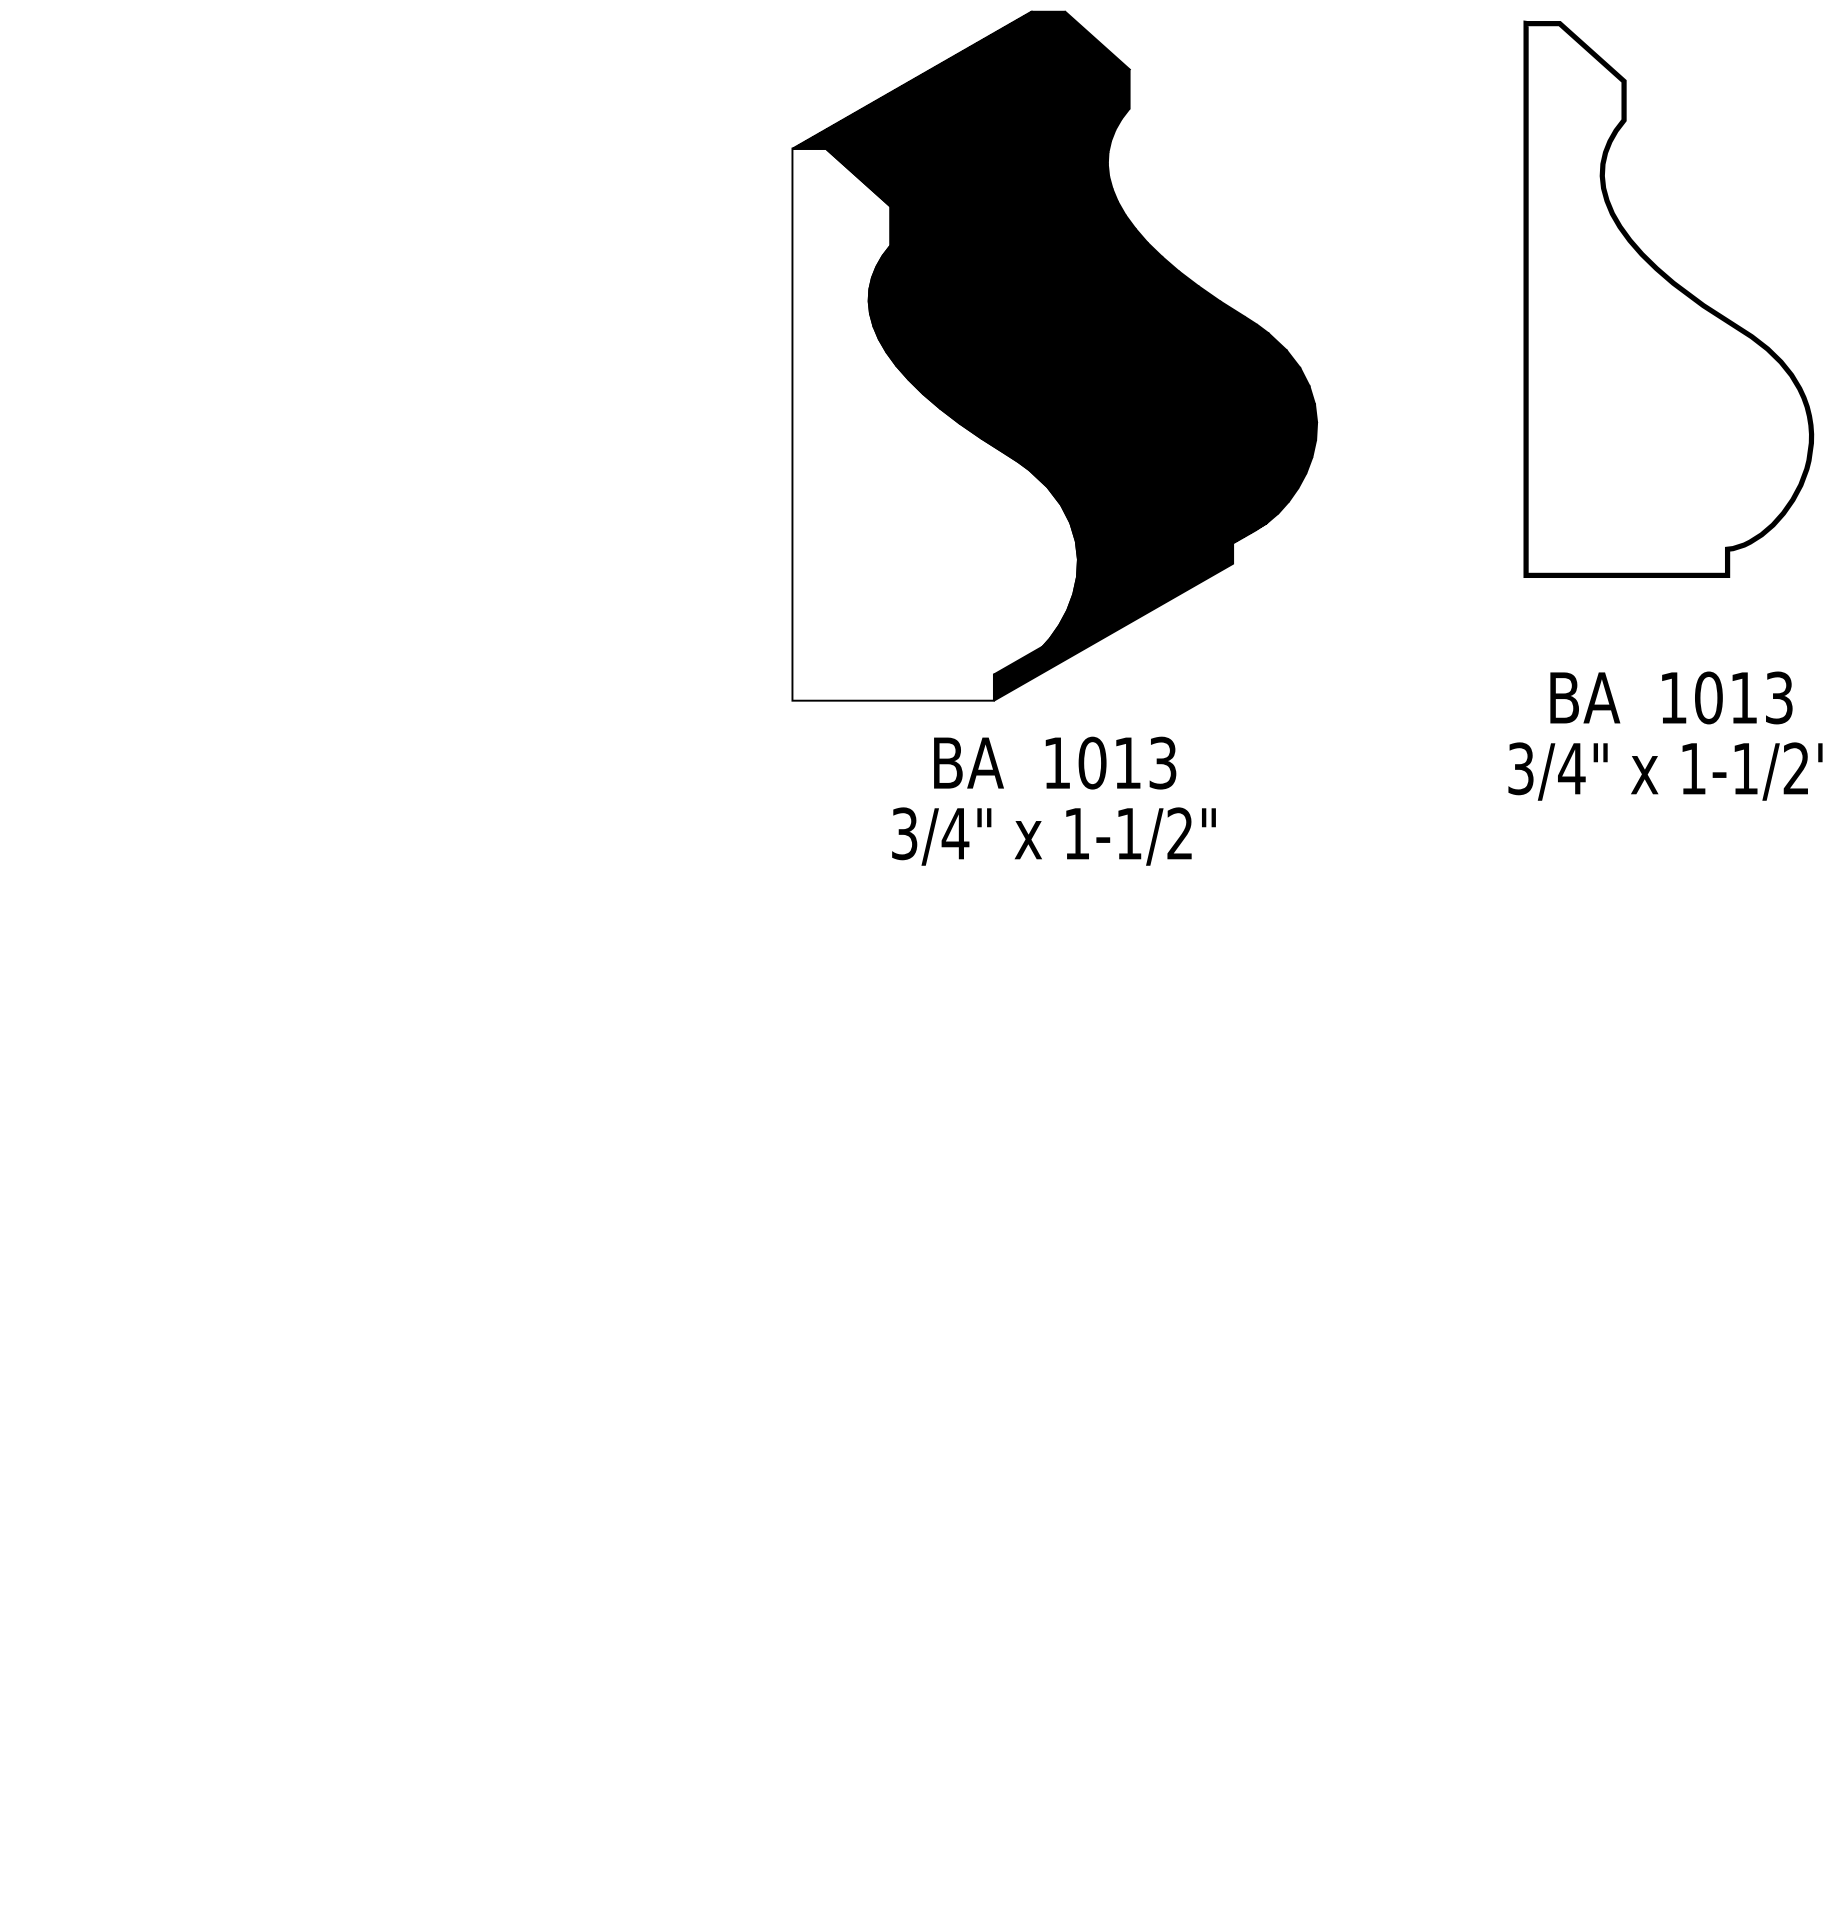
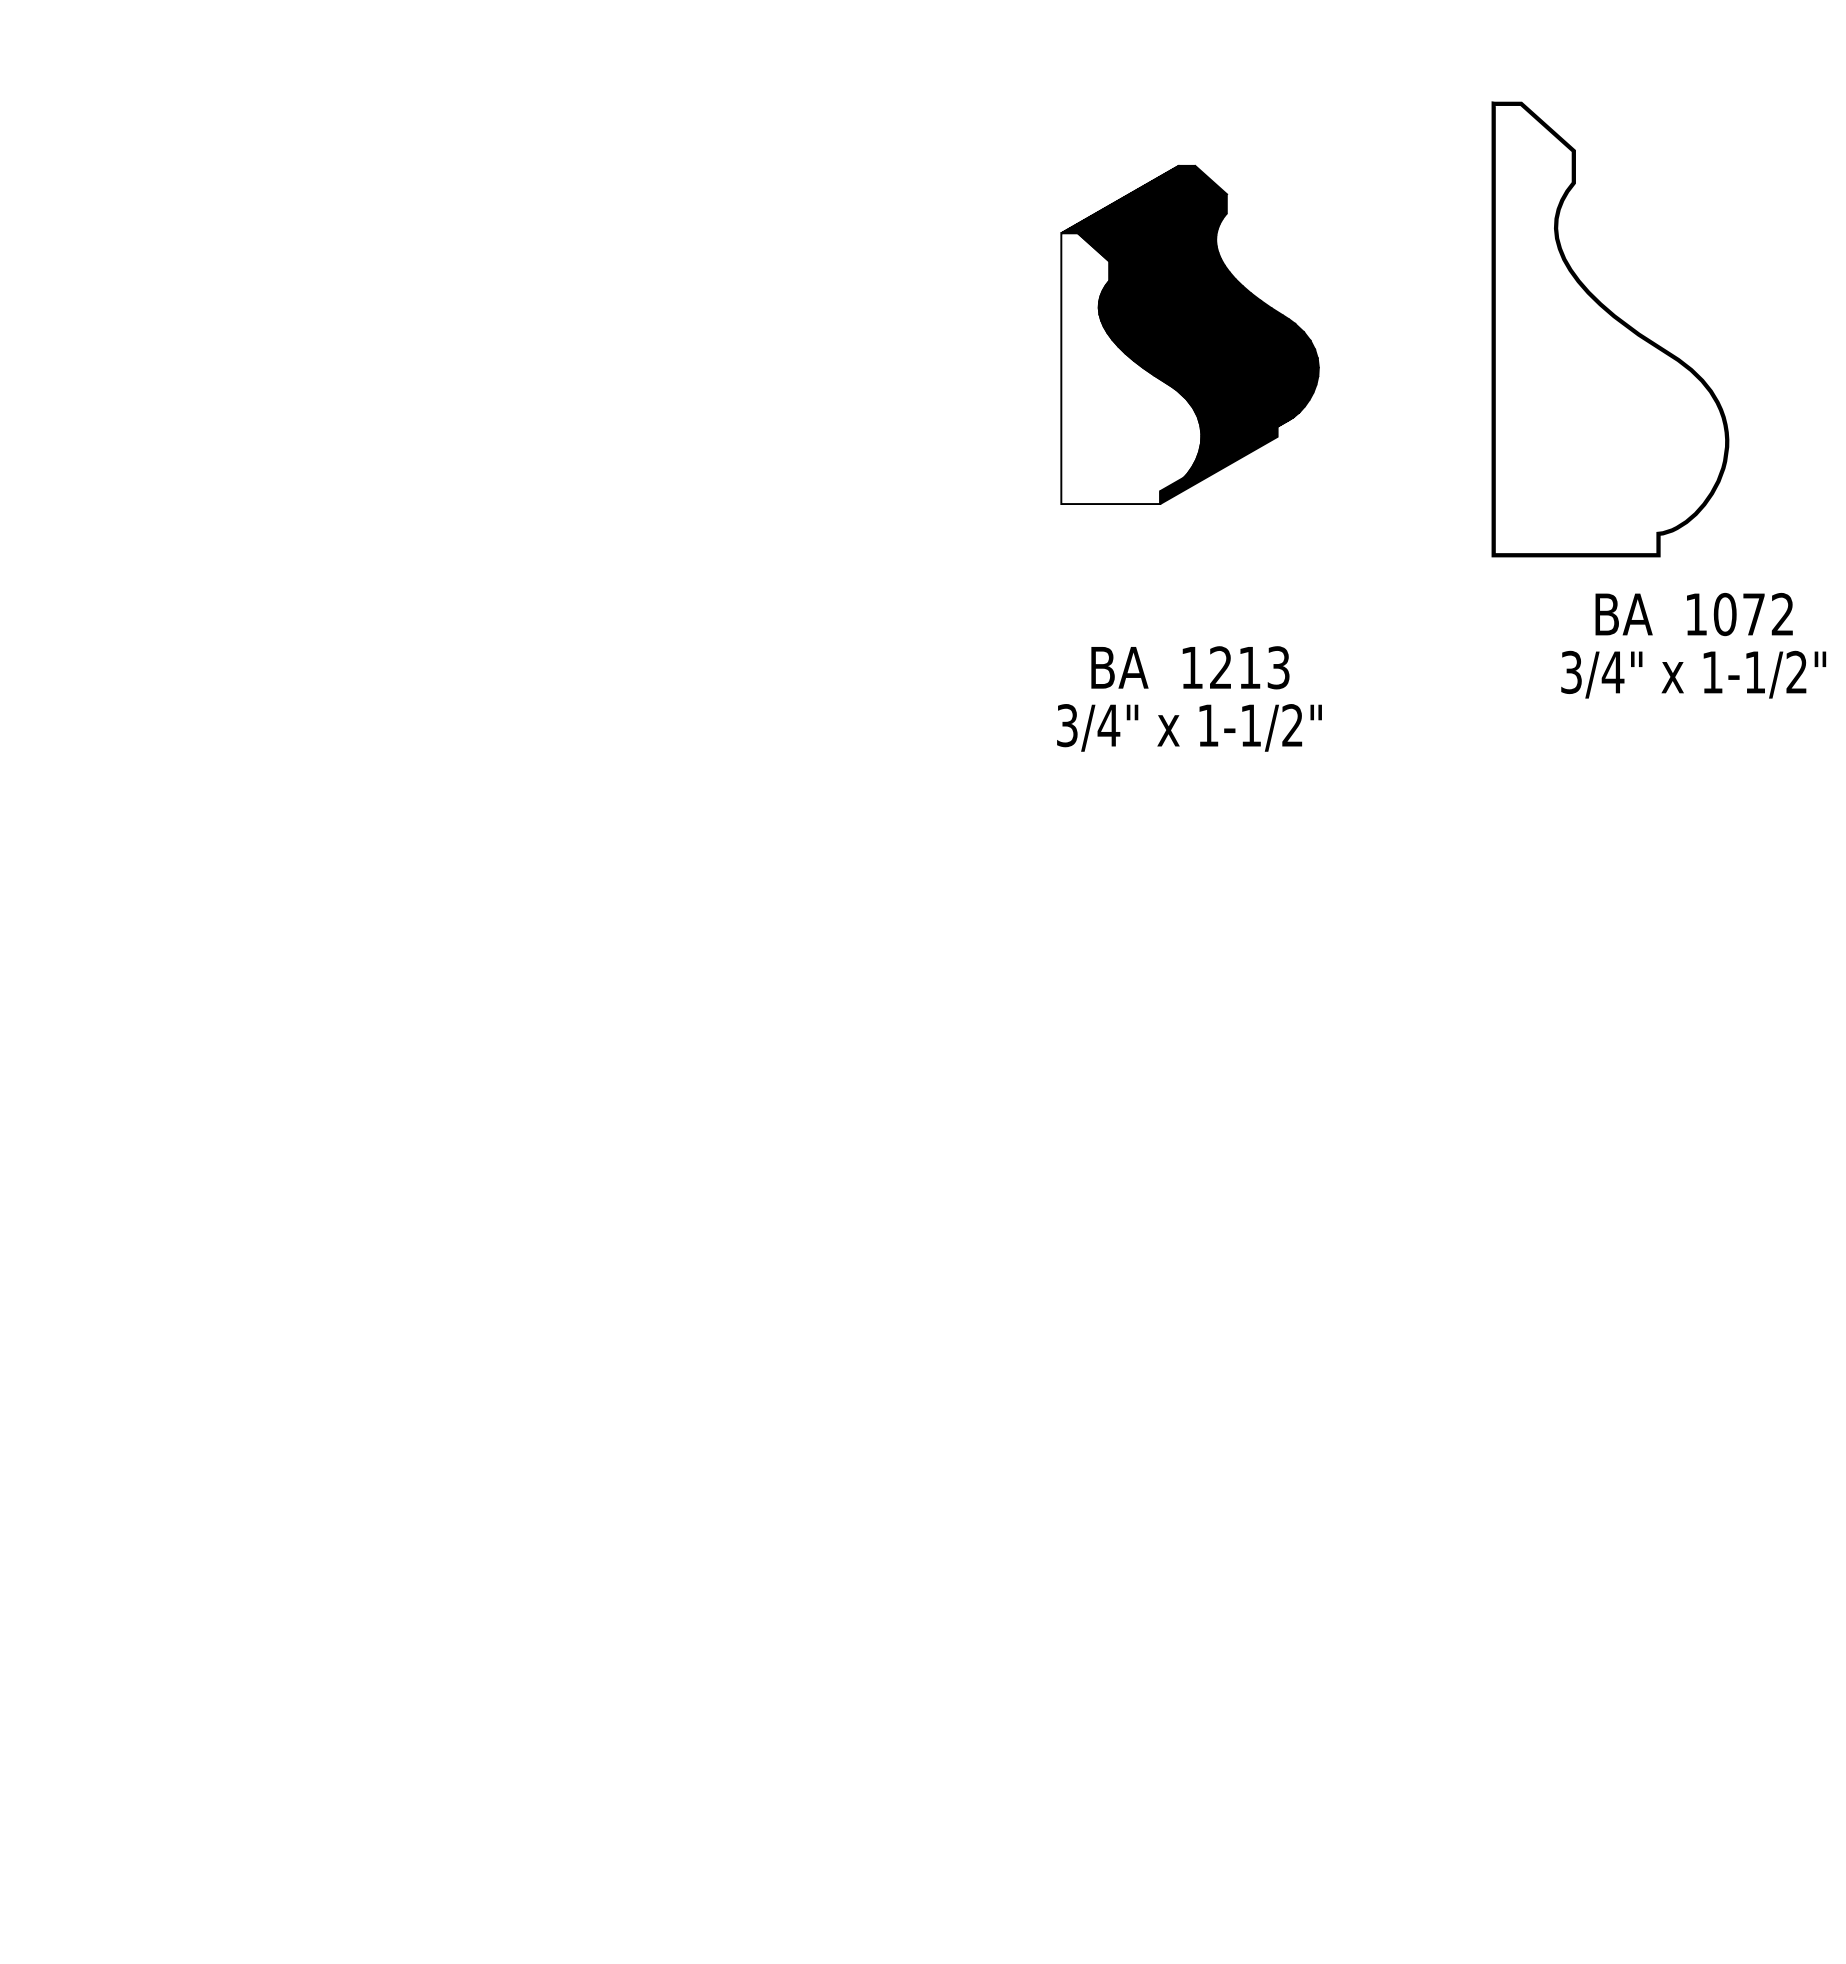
part: (1668, 299) -> (1610, 329), moved
part: (1054, 355) -> (1189, 334), size x0.6
text: (1761, 697) -> (1768, 614), 1013 -> 1072
text: (1091, 762) -> (1220, 667), 1013 -> 1213

